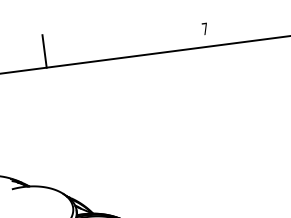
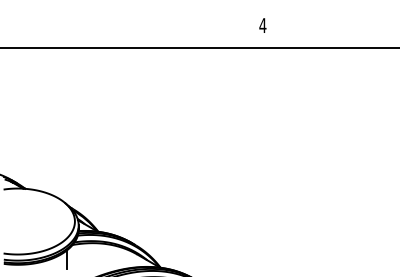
text: (204, 28) -> (262, 25), 7 -> 4
line: (44, 51) -> (64, 27), removed

